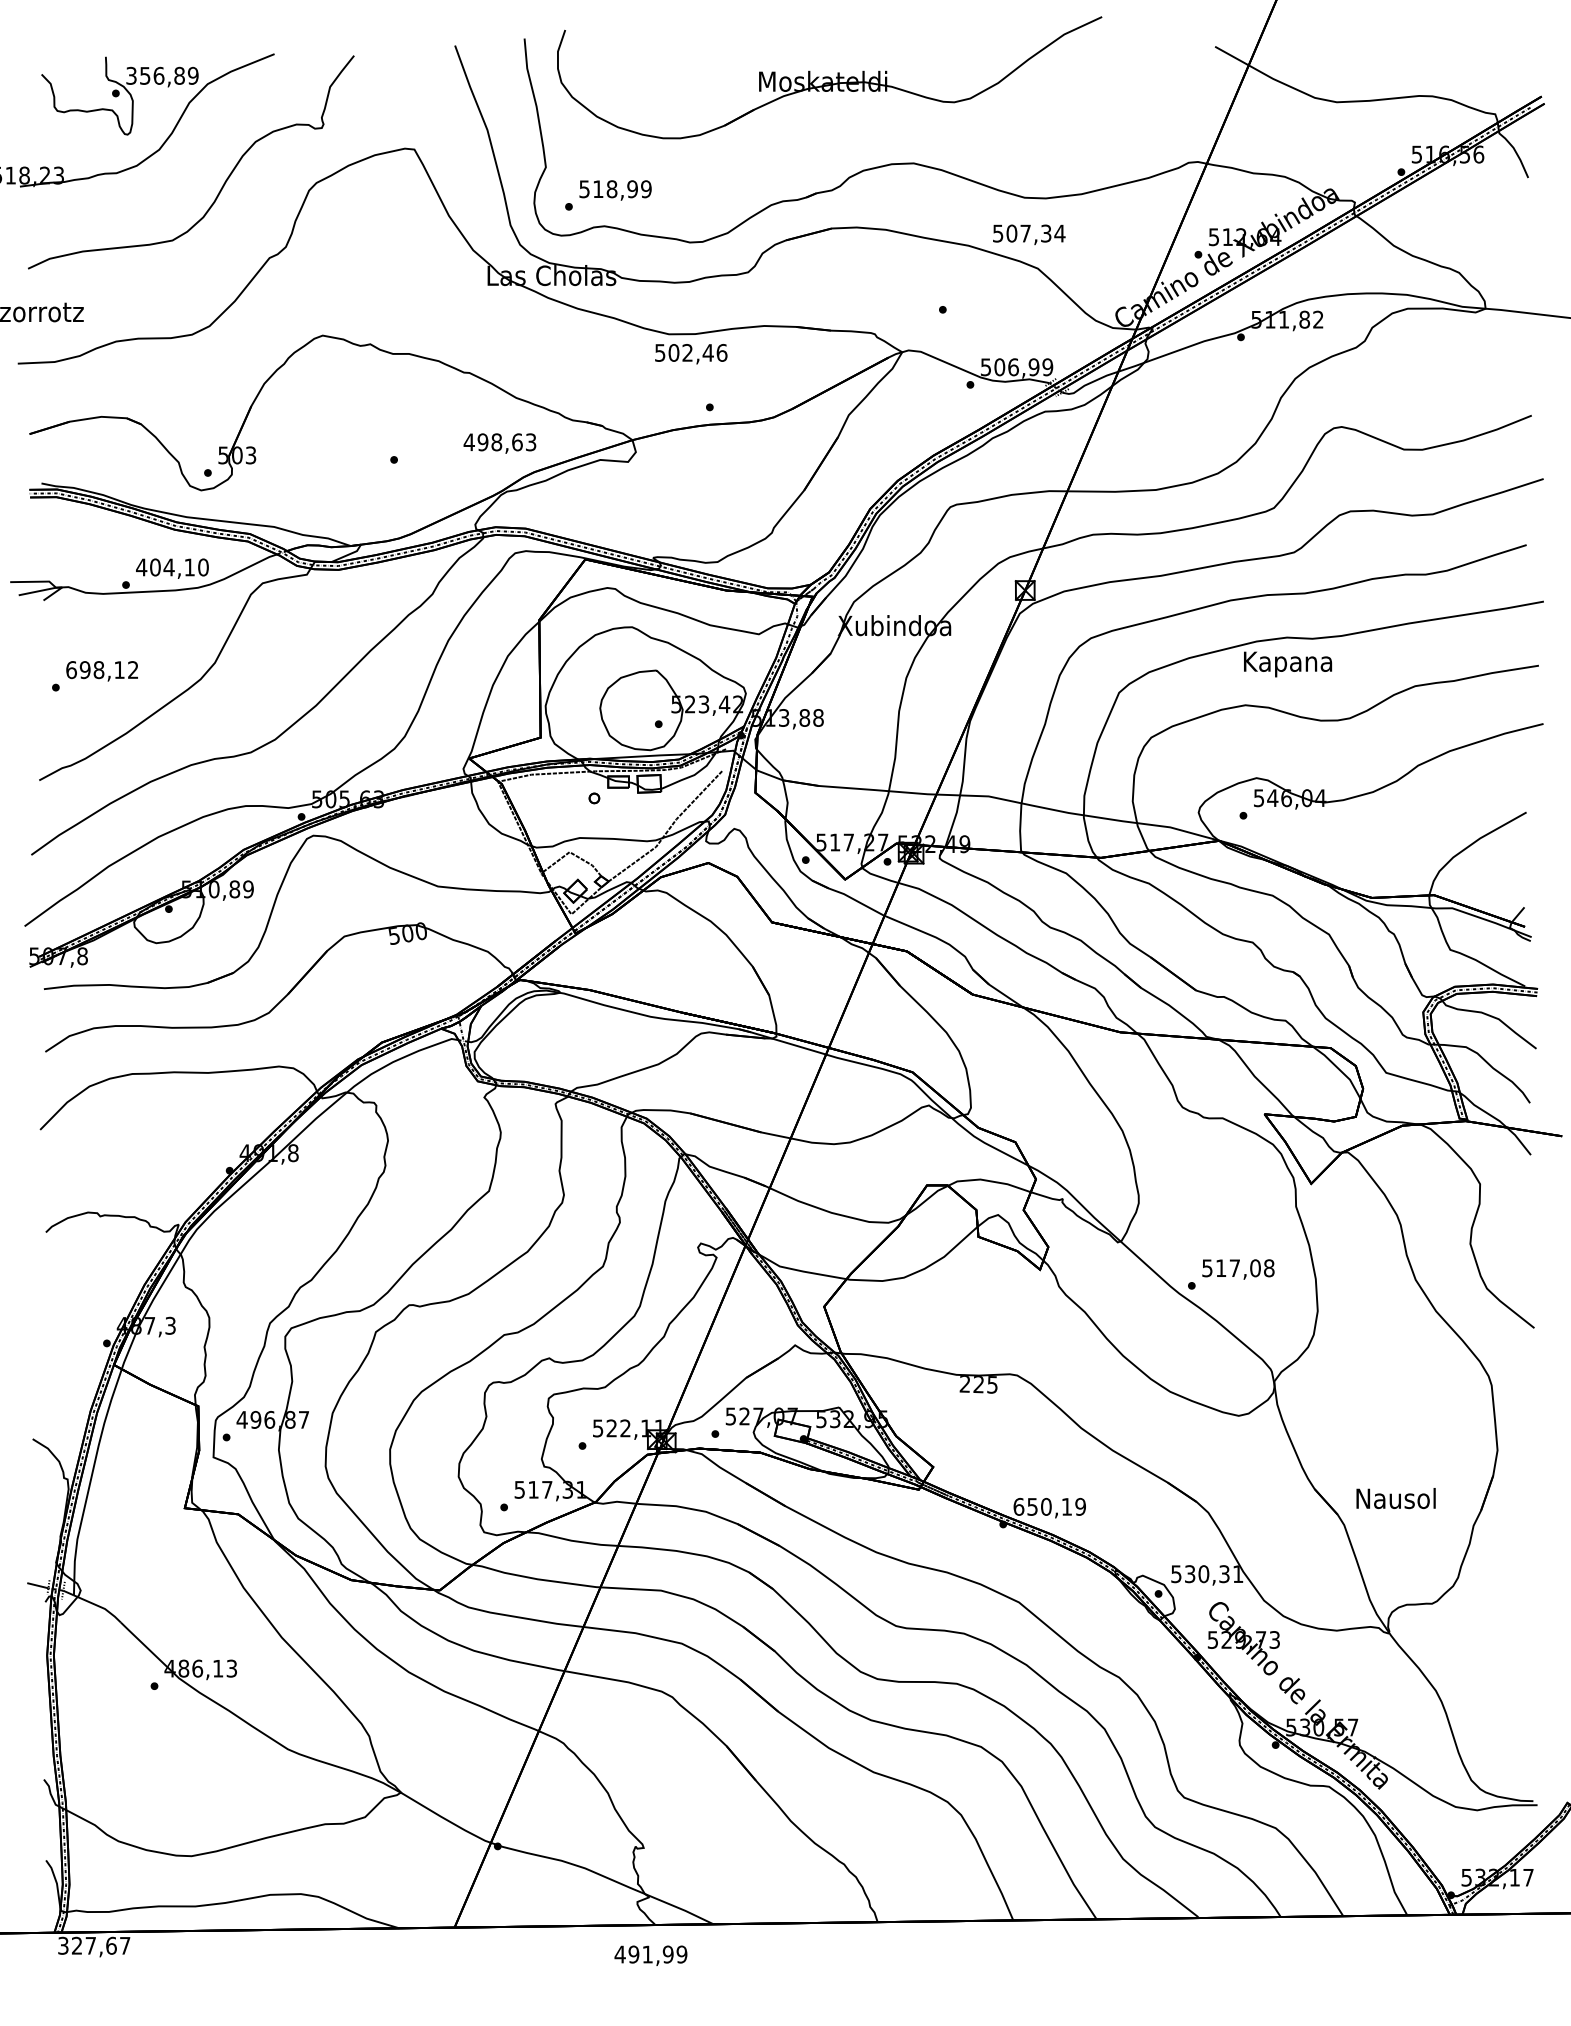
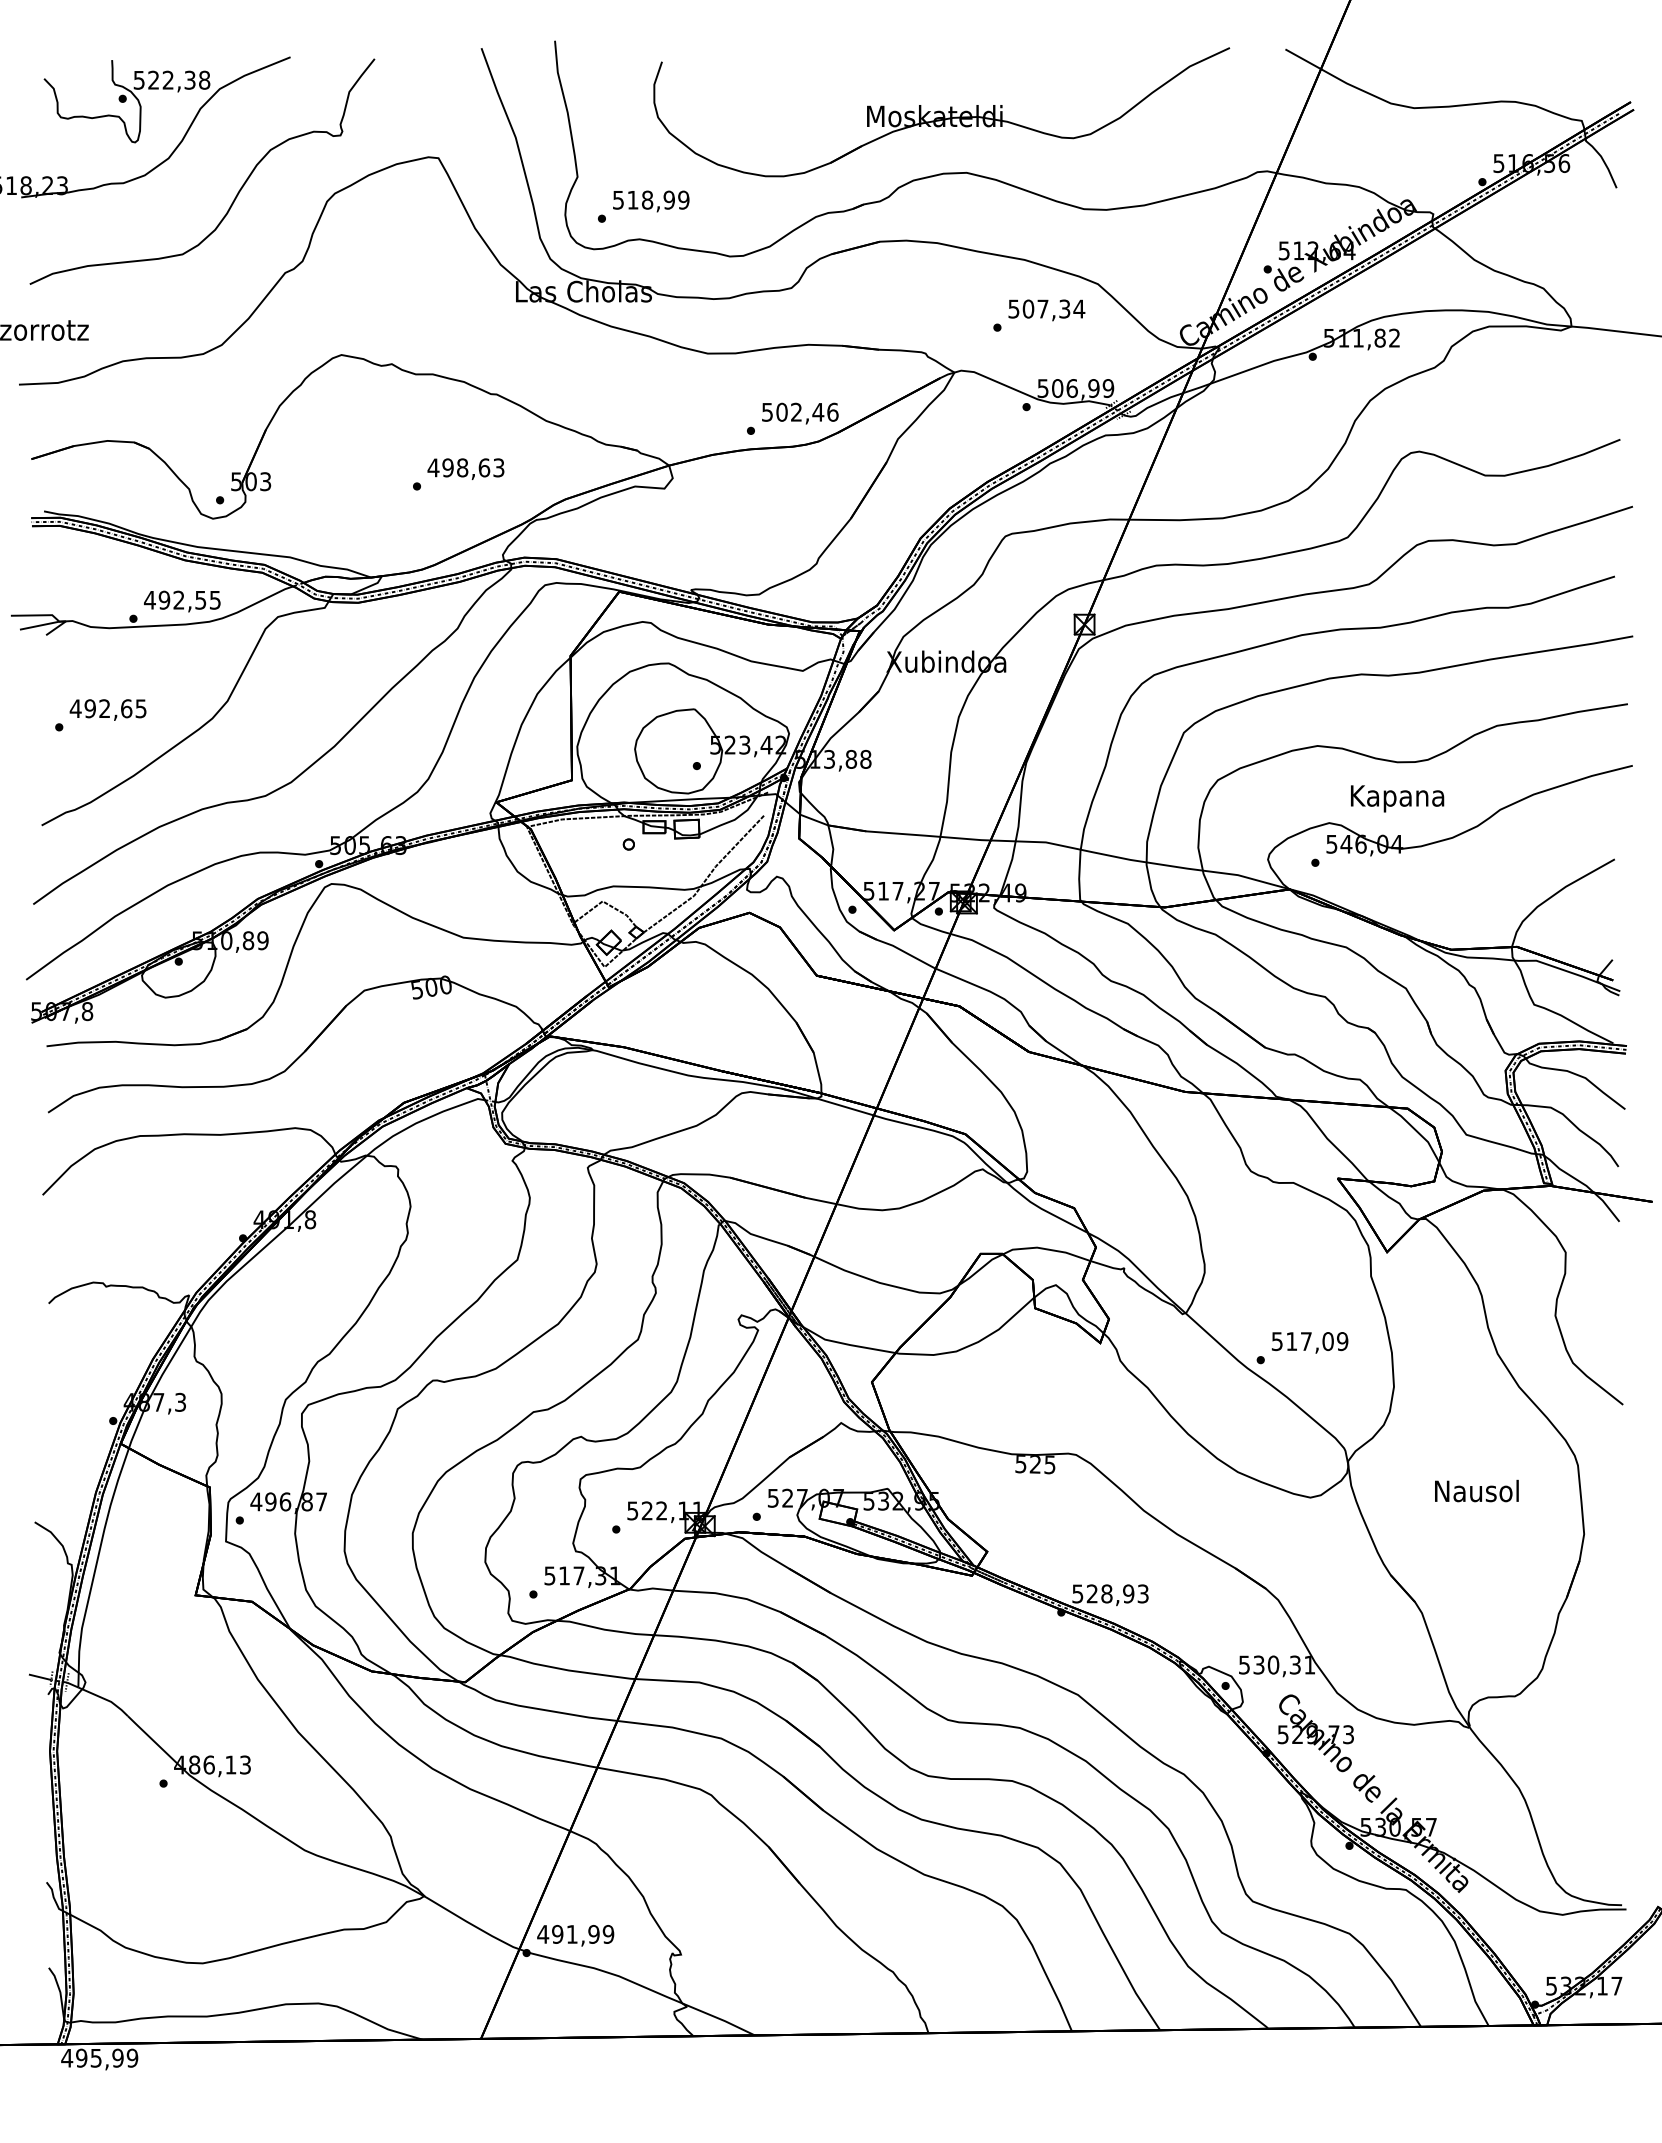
text: (162, 75) -> (172, 79), 356,89 -> 522,38
part: (829, 77) -> (941, 112), moved
text: (1028, 234) -> (1046, 310), moved
text: (691, 354) -> (800, 413), moved
text: (499, 442) -> (465, 468), moved
text: (179, 566) -> (189, 599), 404,10 -> 492,55
text: (1287, 664) -> (1397, 798), moved
text: (101, 669) -> (107, 708), 698,12 -> 492,65
text: (1269, 1268) -> (1342, 1341), 517,08 -> 517,09
text: (964, 1384) -> (1020, 1464), 225 -> 525
text: (1395, 1497) -> (1476, 1490), moved
text: (1049, 1506) -> (1110, 1593), 650,19 -> 528,93
text: (93, 1945) -> (99, 2057), 327,67 -> 495,99
text: (650, 1955) -> (575, 1935), moved

